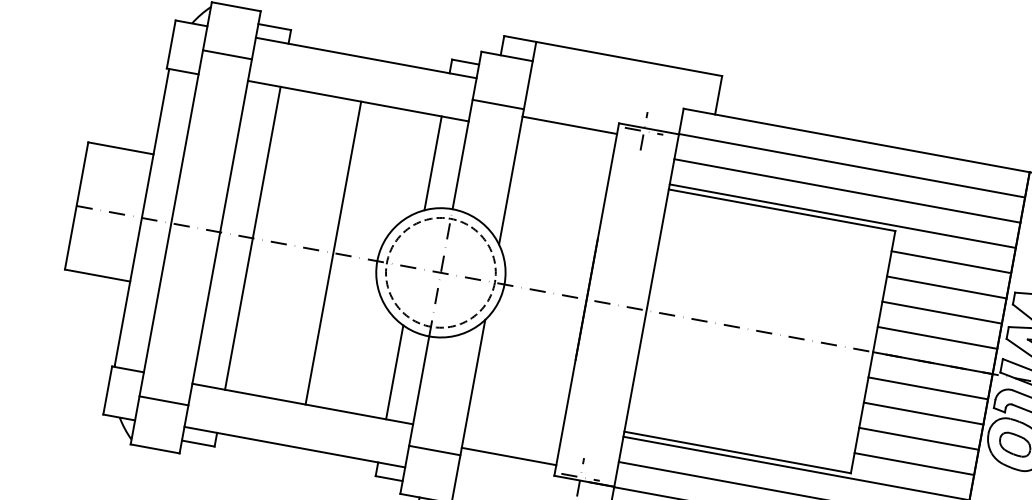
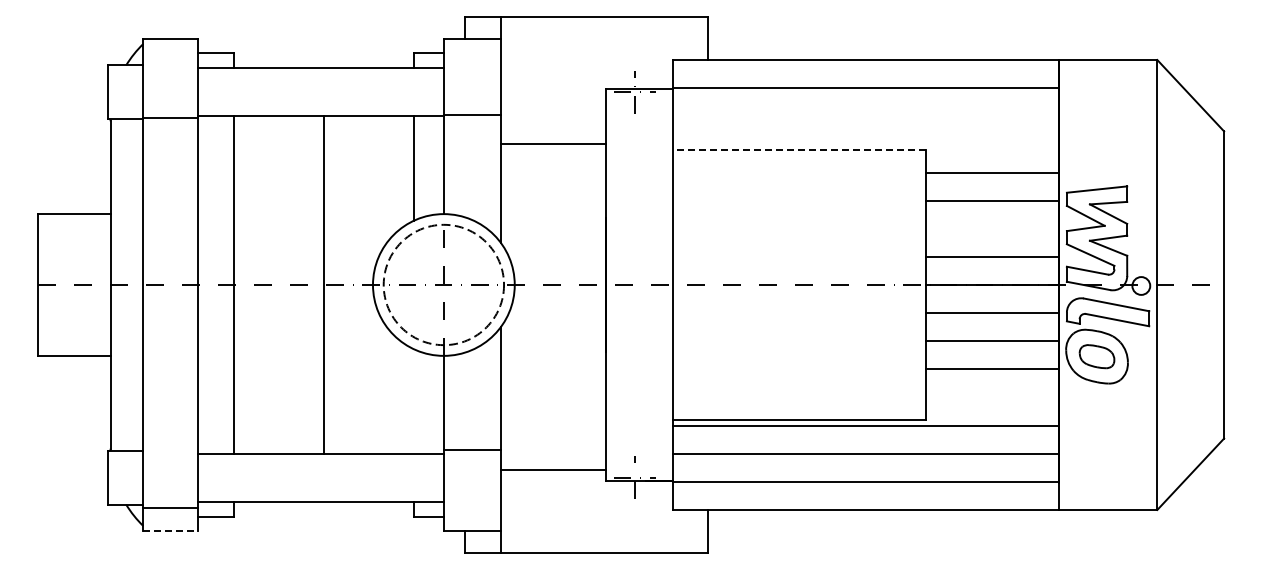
line: (227, 55) -> (170, 118), moved
line: (498, 104) -> (472, 115), moved
line: (569, 125) -> (553, 144), moved
line: (846, 191) -> (865, 116), removed
line: (781, 210) -> (798, 150), solid -> dashed
line: (842, 216) -> (865, 144), removed
line: (941, 312) -> (991, 228), removed
line: (394, 372) -> (413, 401), removed
line: (163, 400) -> (170, 507), moved
line: (155, 449) -> (171, 531), solid -> dashed
line: (434, 450) -> (472, 449), moved
line: (913, 463) -> (991, 397), removed

